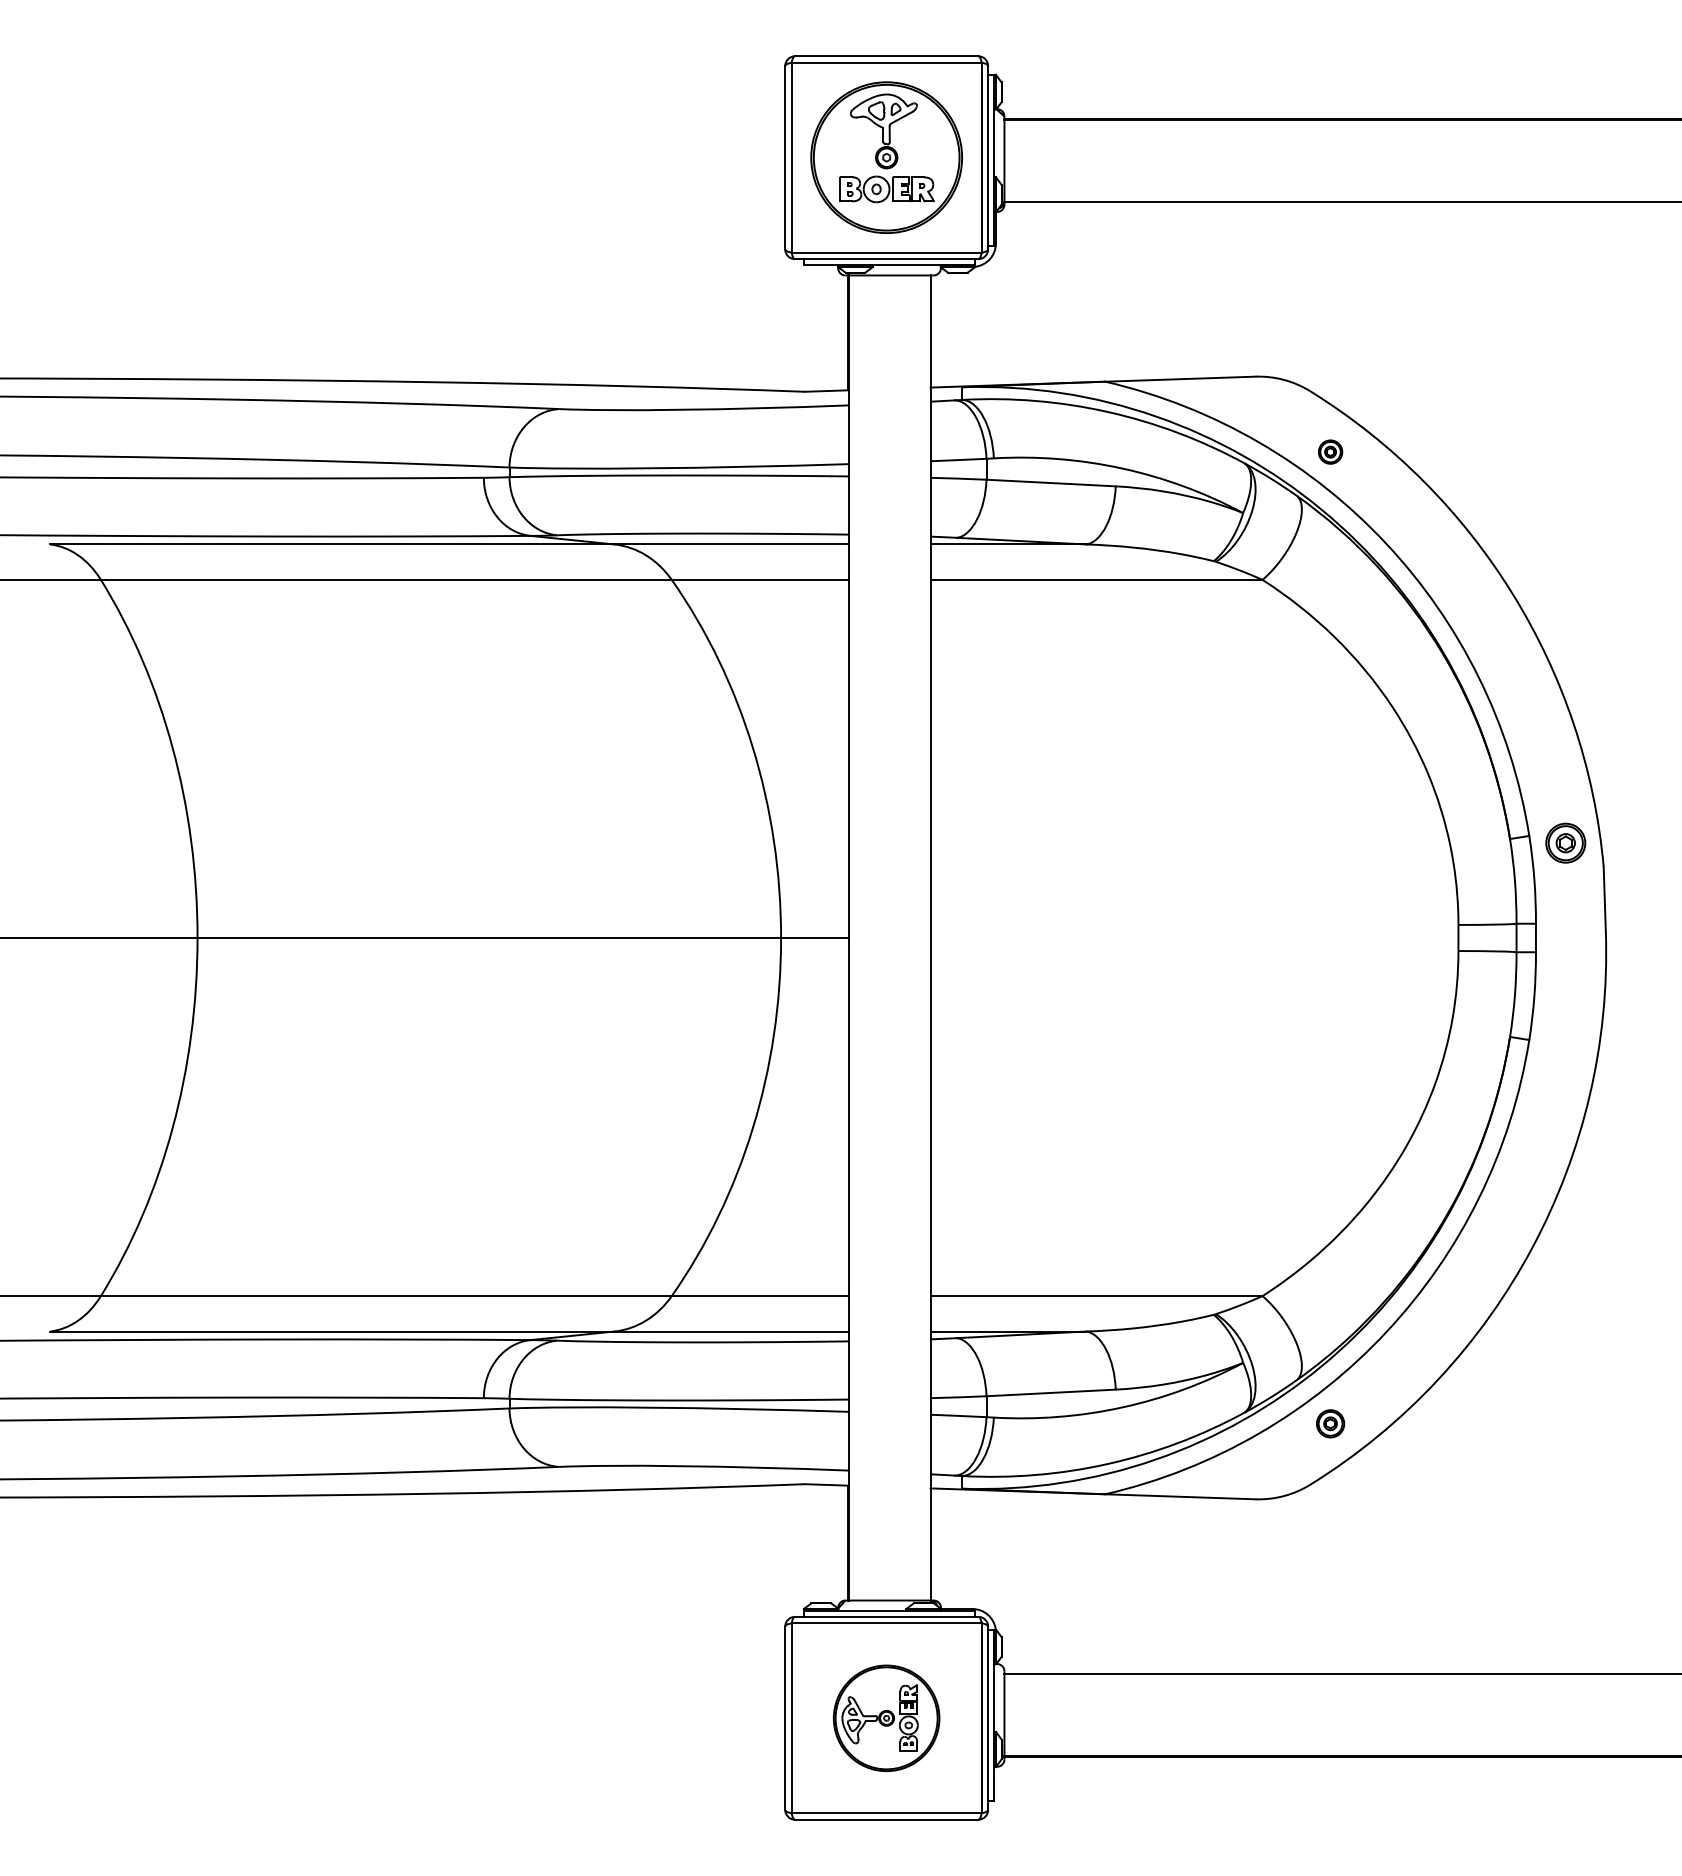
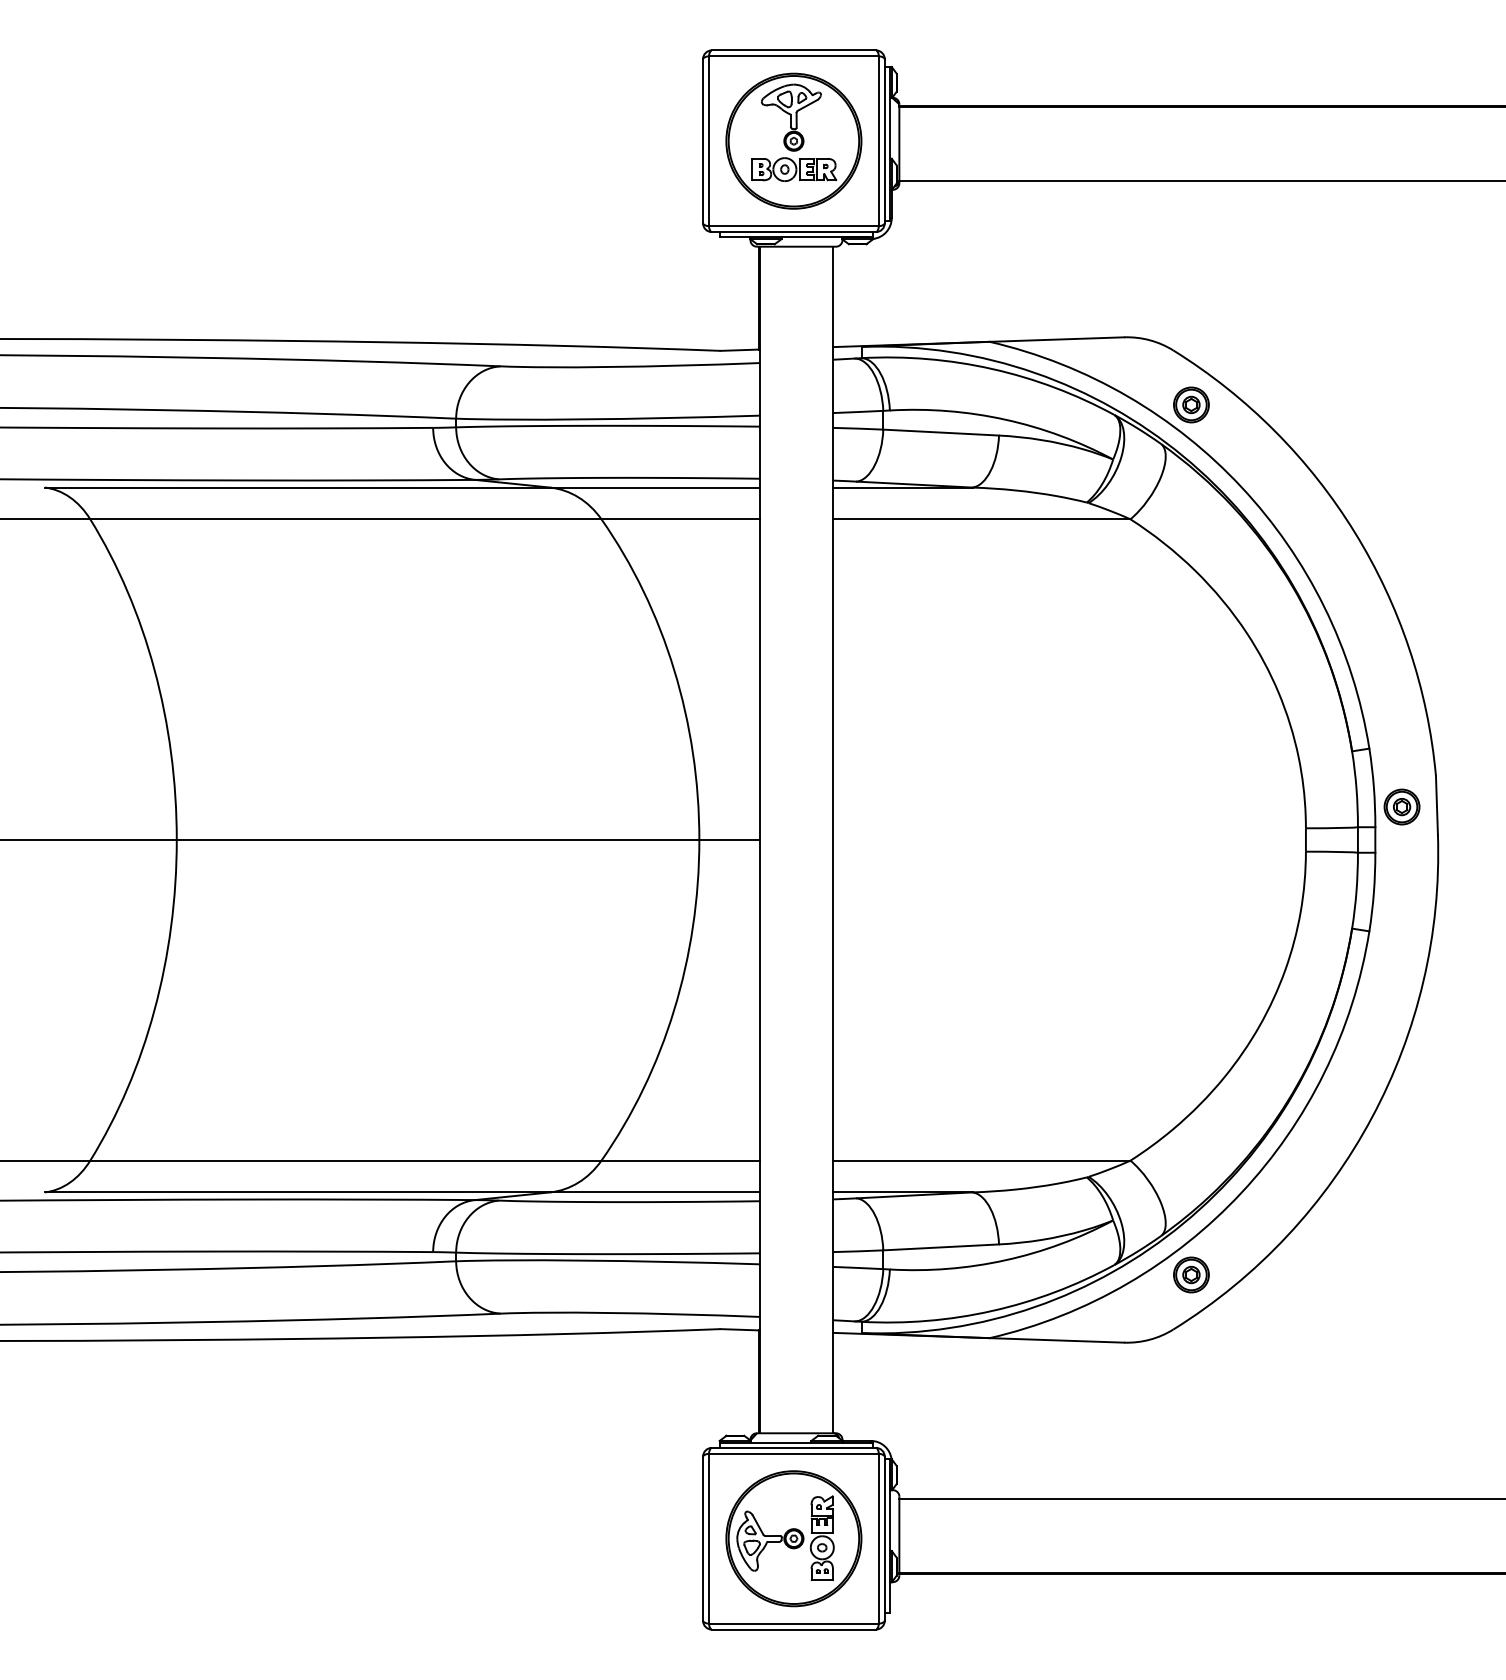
part: (1330, 451) -> (1191, 404), size x1.67
part: (1565, 842) -> (1401, 806), moved
part: (1330, 1423) -> (1191, 1274), size x1.43
part: (886, 1718) -> (793, 1538), size x1.43

